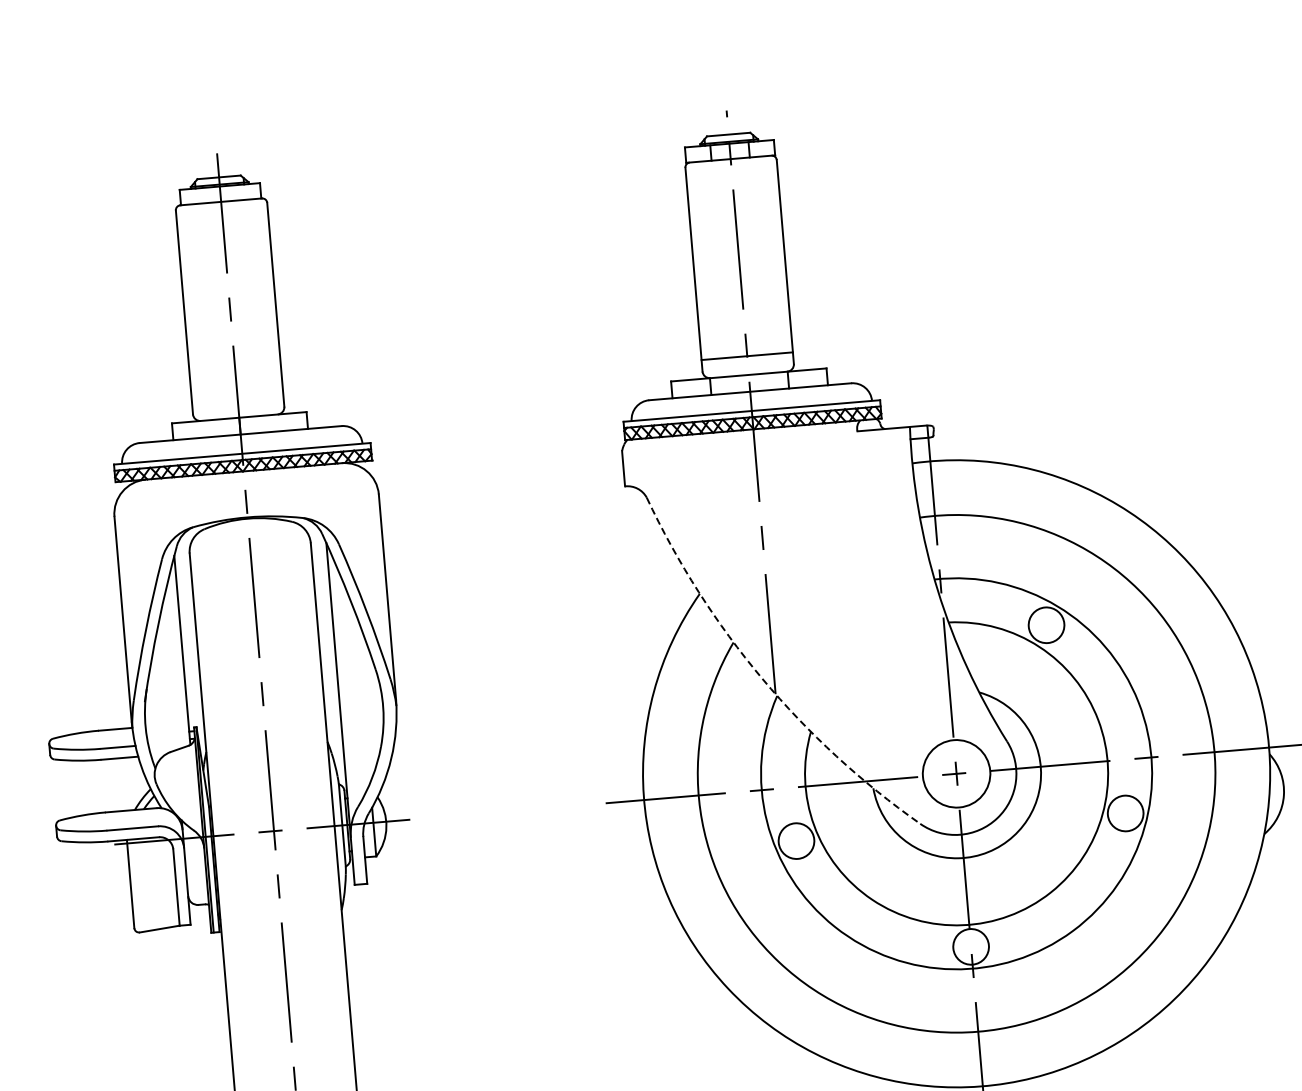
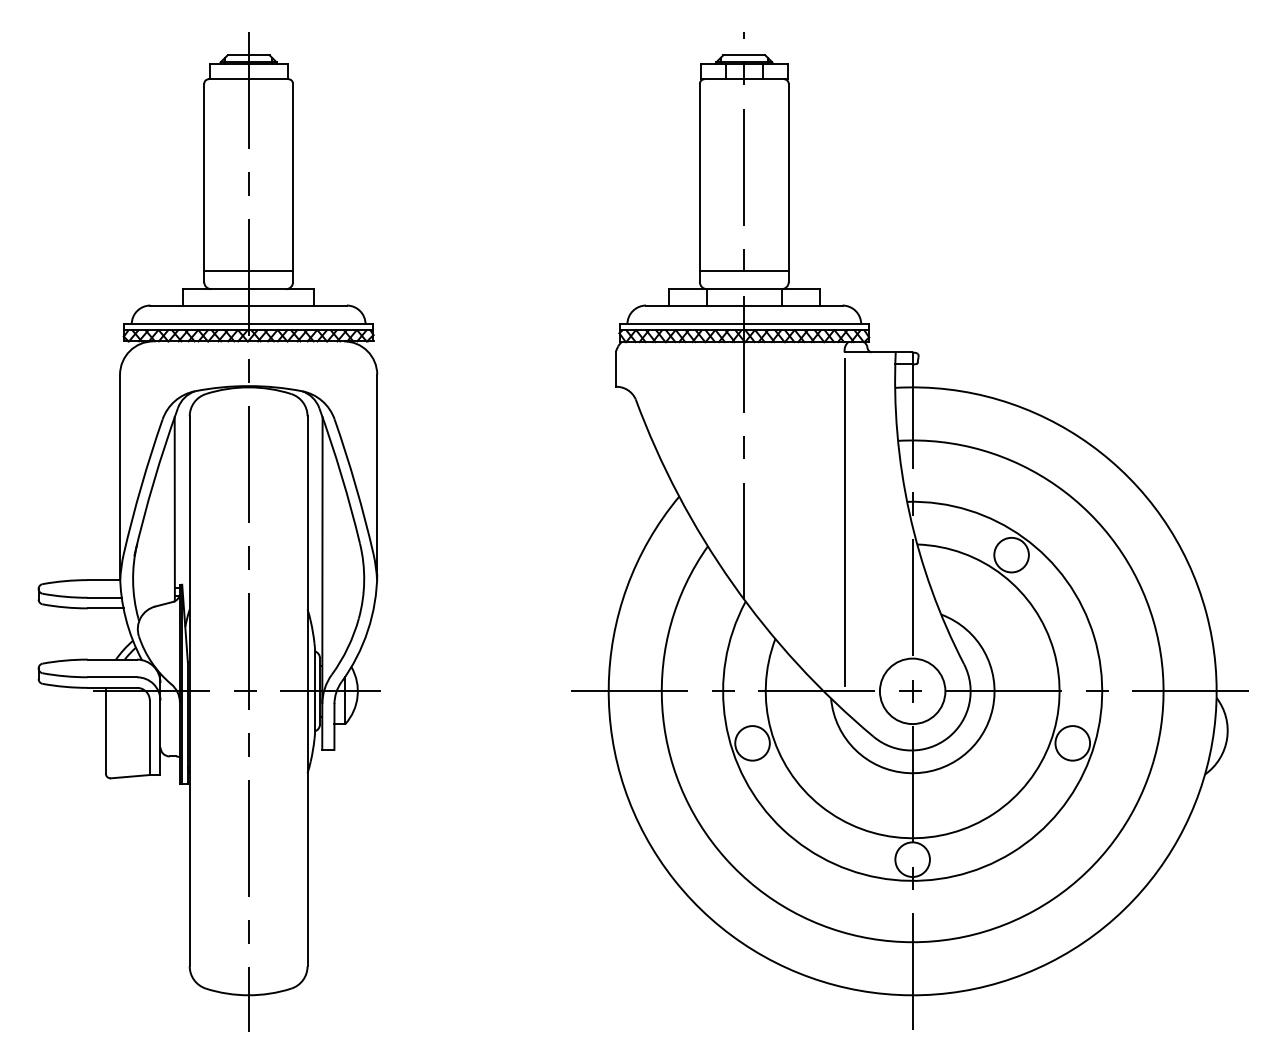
line: (237, 398) -> (248, 270), added
line: (871, 605) -> (844, 521), added
arc: (762, 678) -> (732, 583), dashed -> solid

